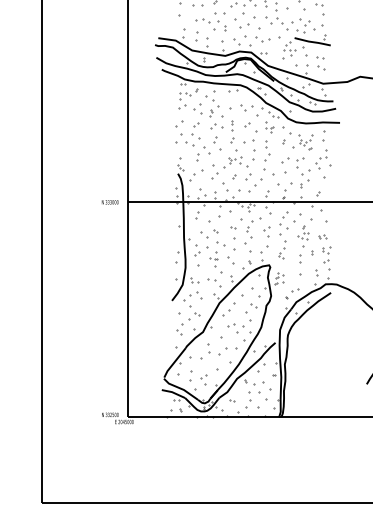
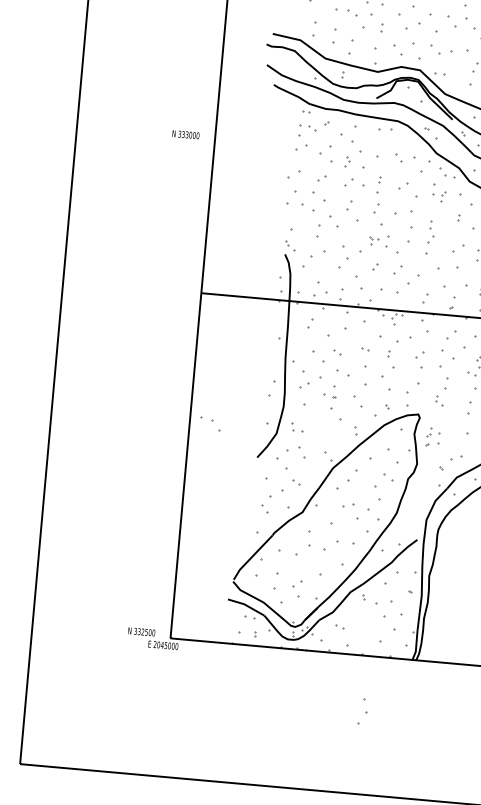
part: (266, 155) -> (429, 237), size x0.7
text: (109, 202) -> (184, 134), moved
part: (214, 282) -> (210, 423), moved
part: (248, 399) -> (363, 710), moved

